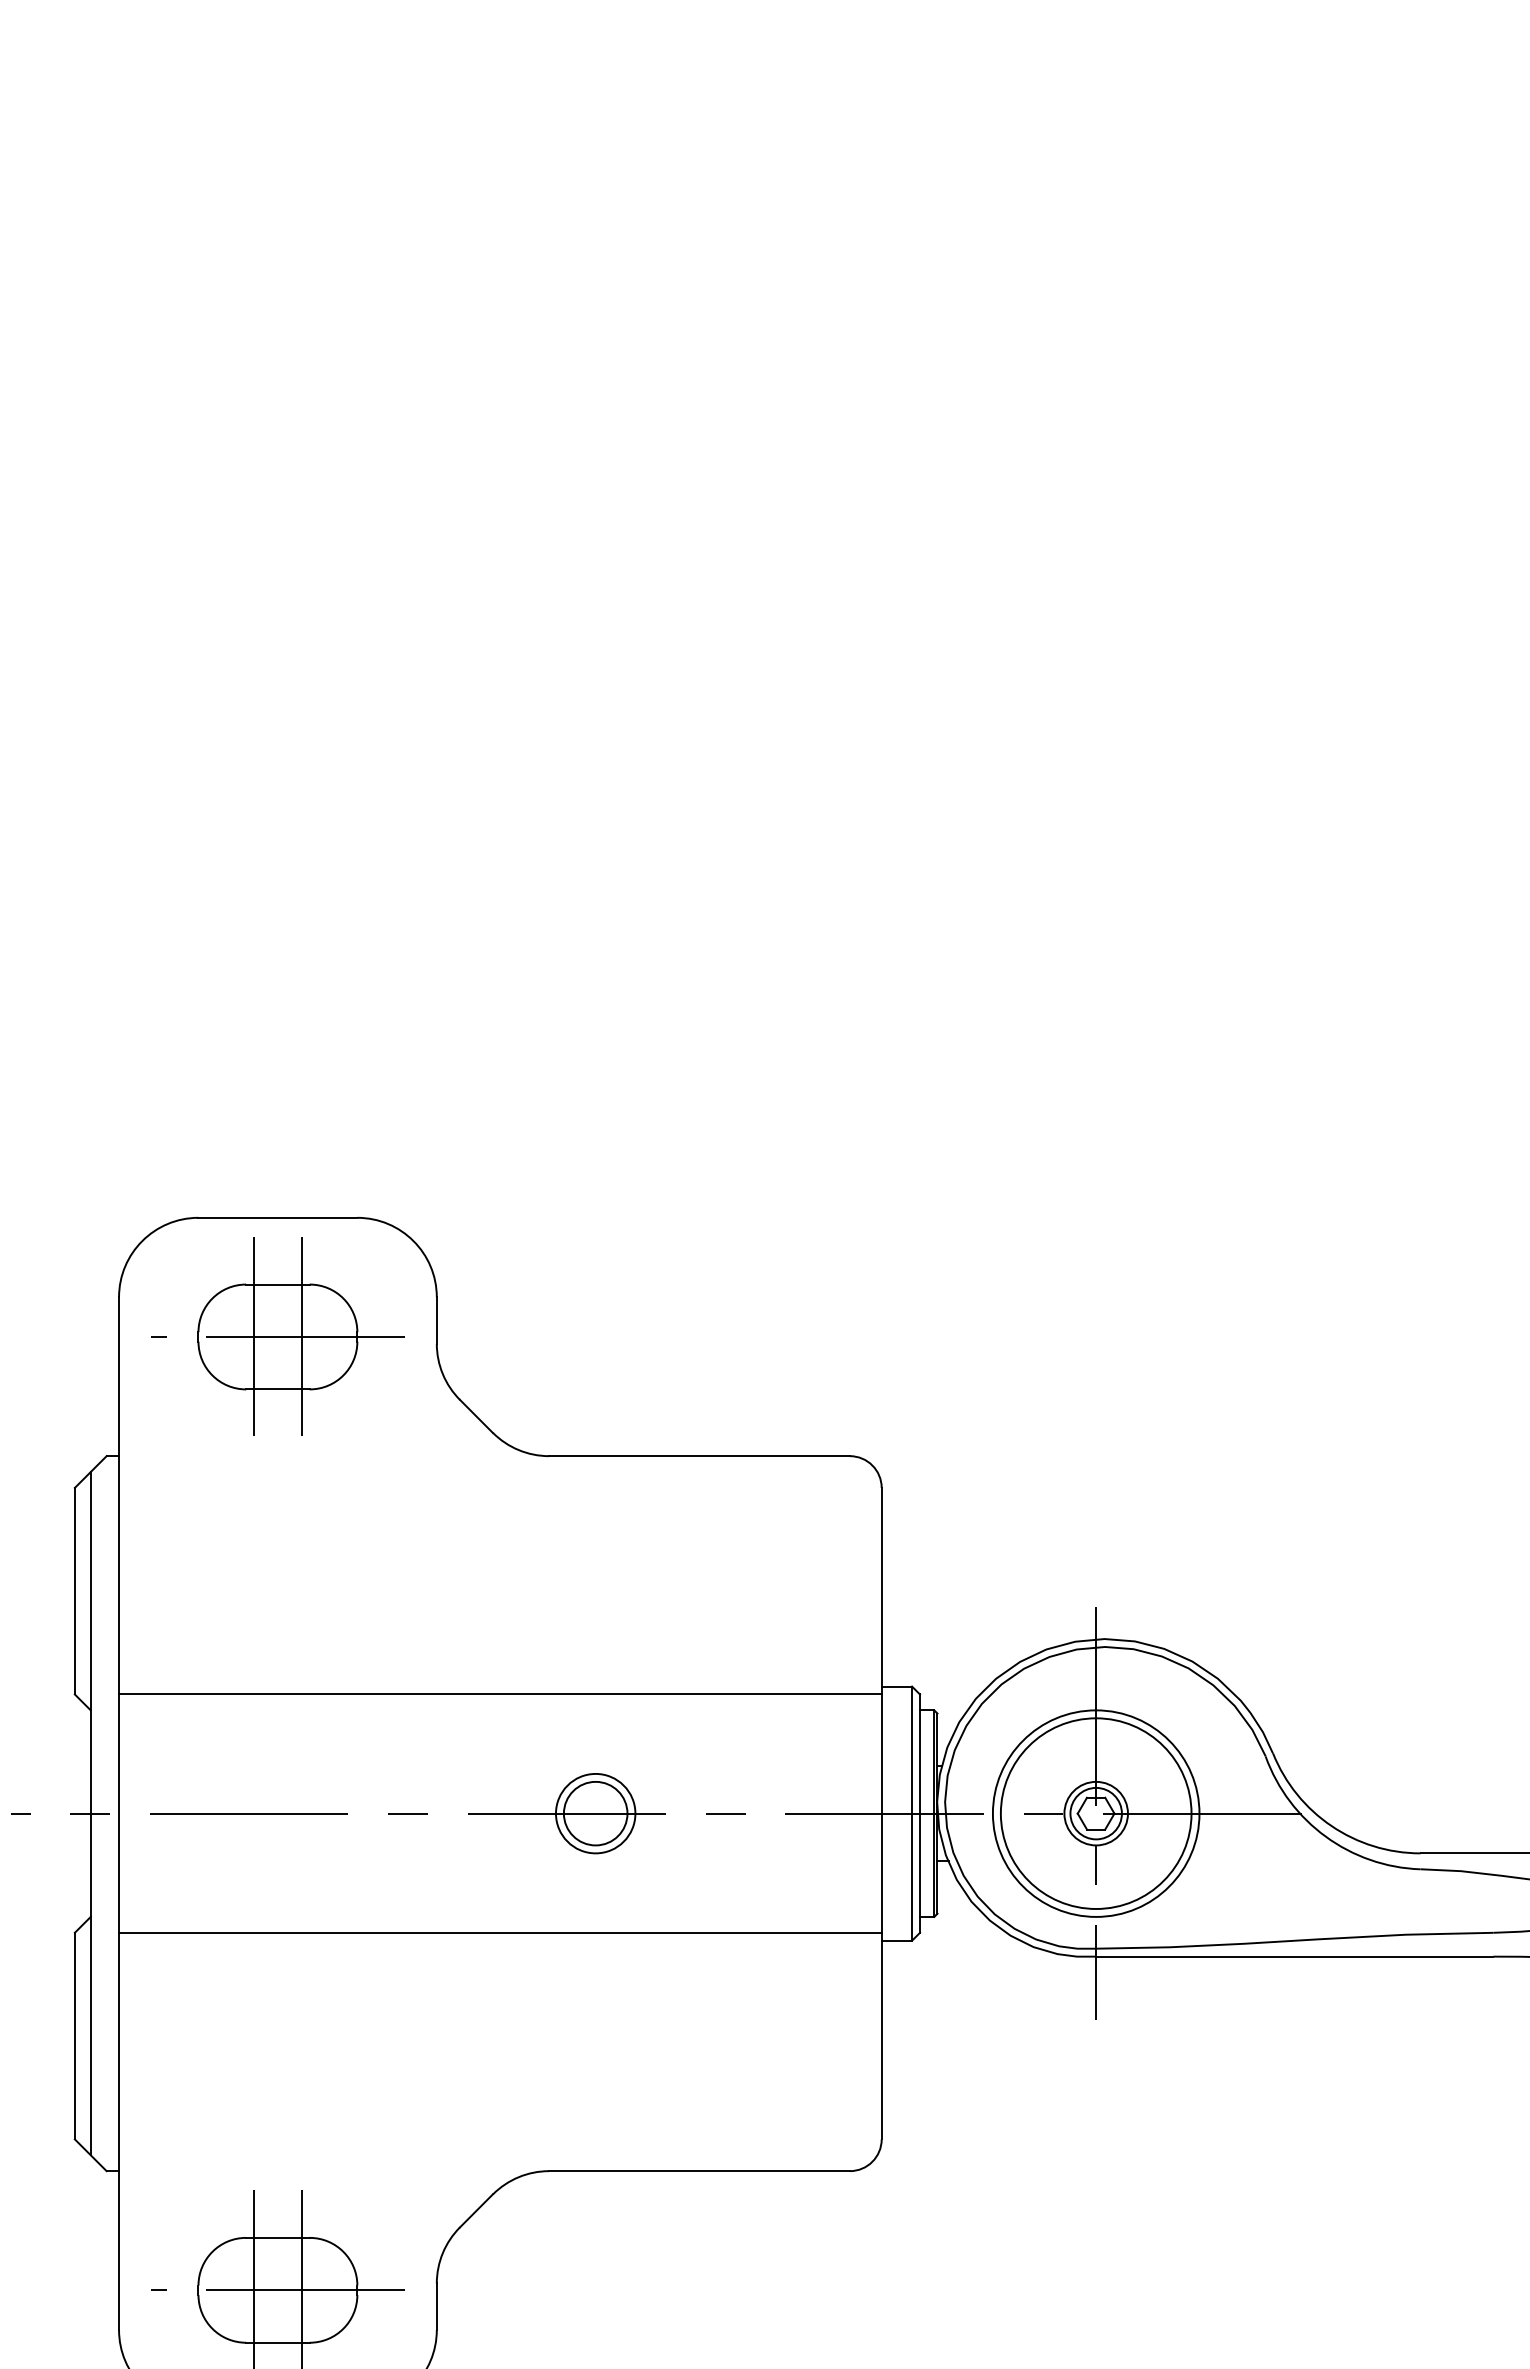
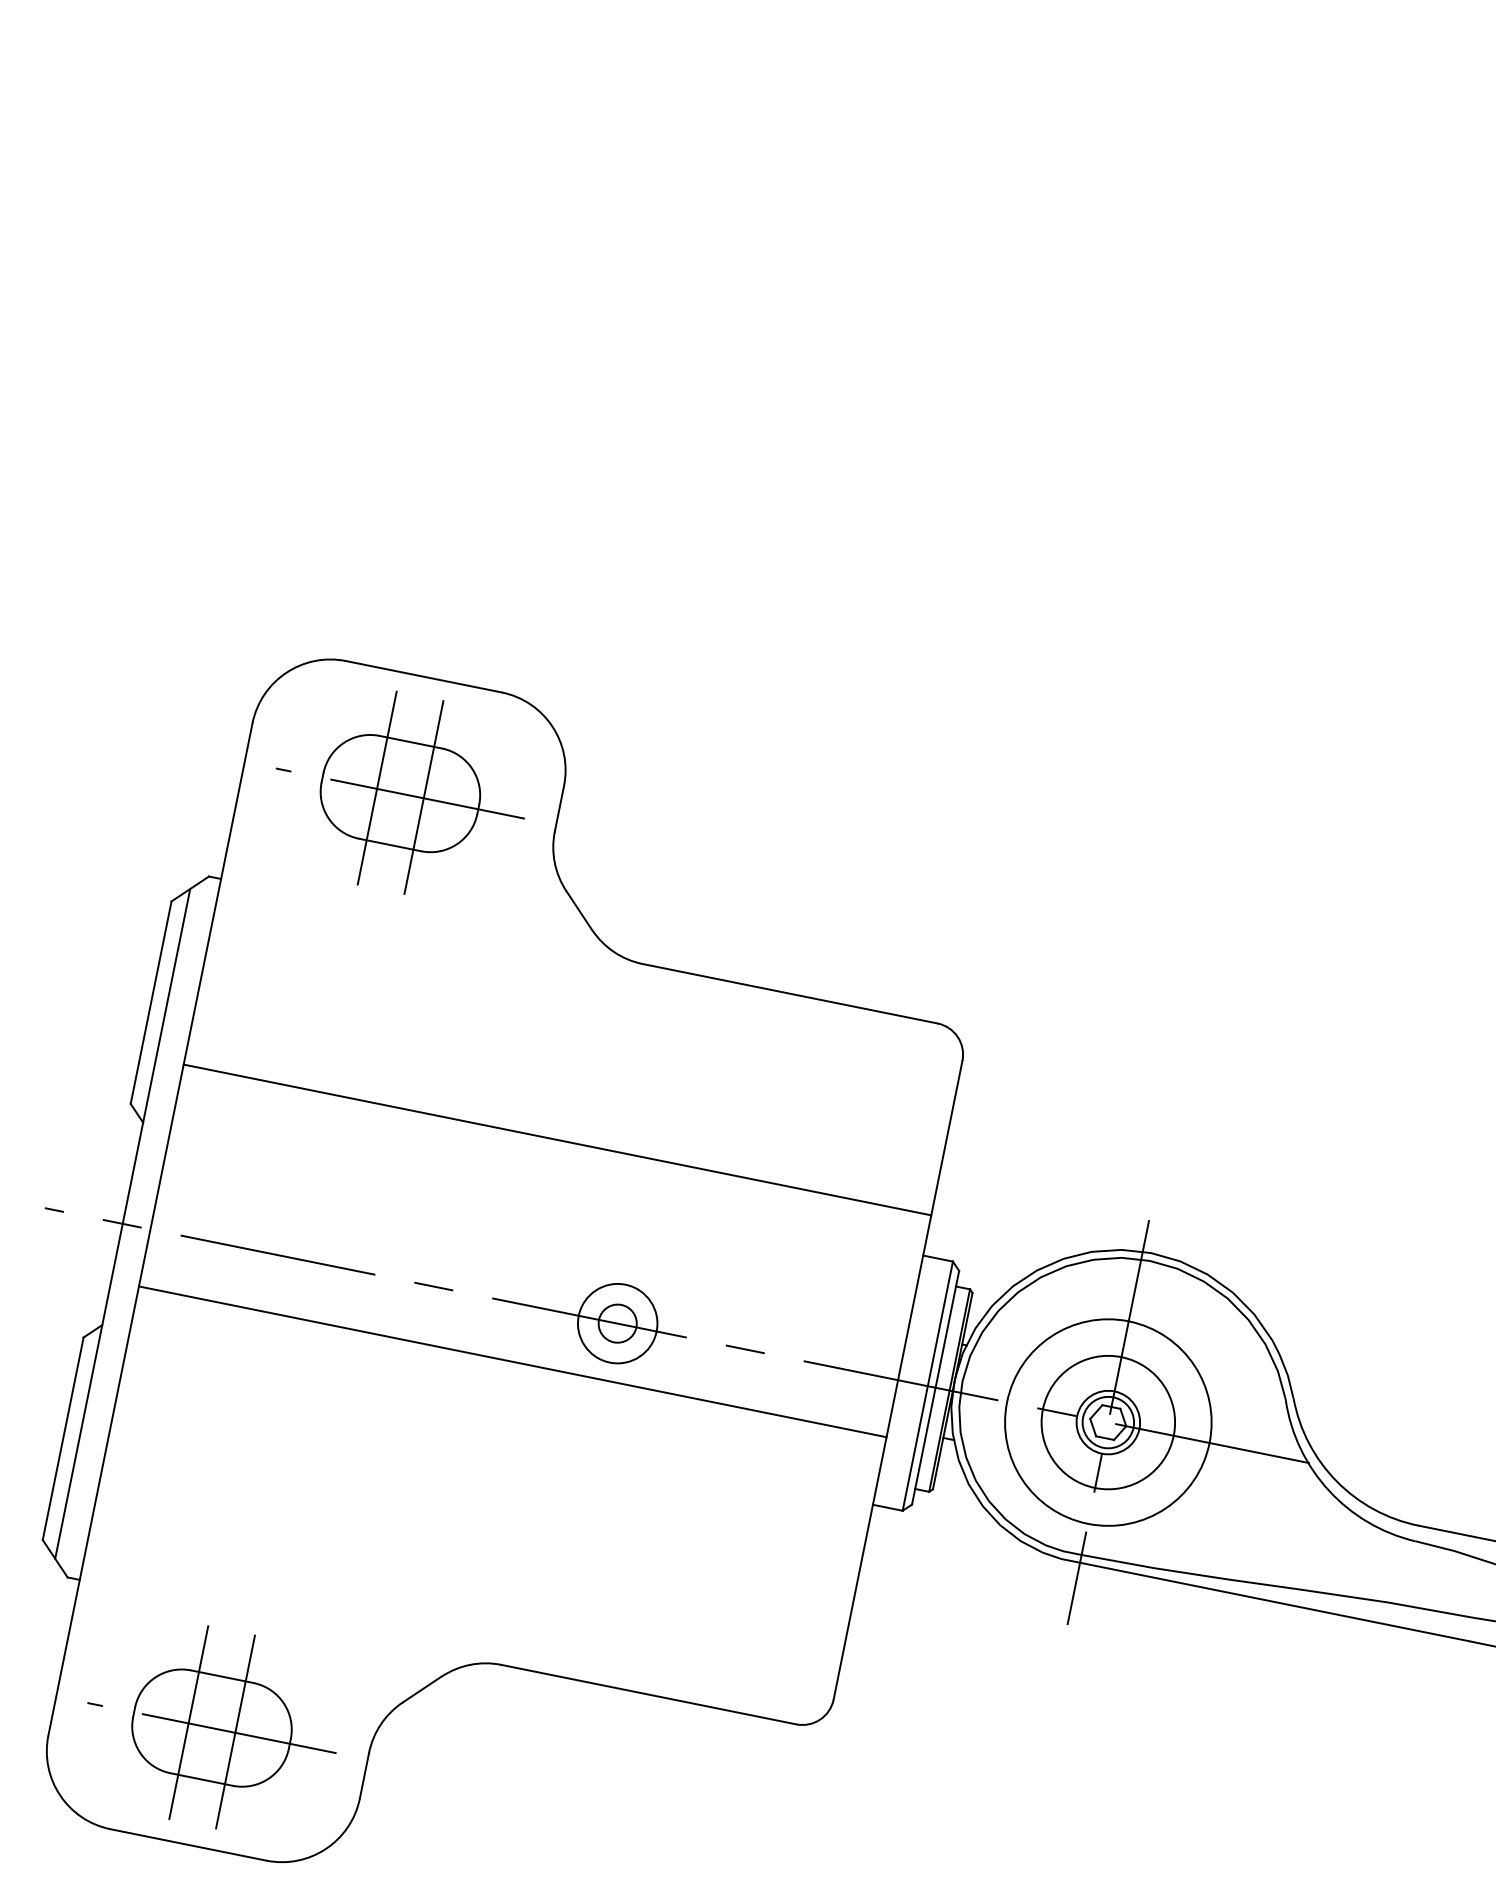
line: (500, 1694) -> (557, 1140), moved
circle: (595, 1813) -> (617, 1323), size x0.6
circle: (1095, 1813) -> (1107, 1422), size x0.7
line: (500, 1932) -> (512, 1361), moved

